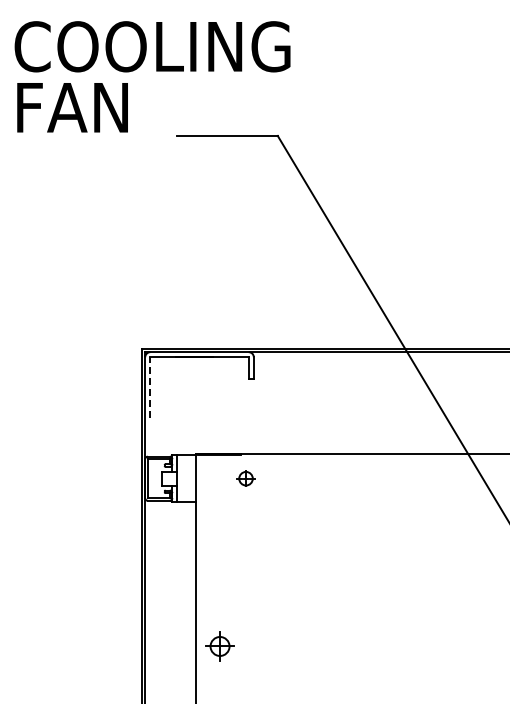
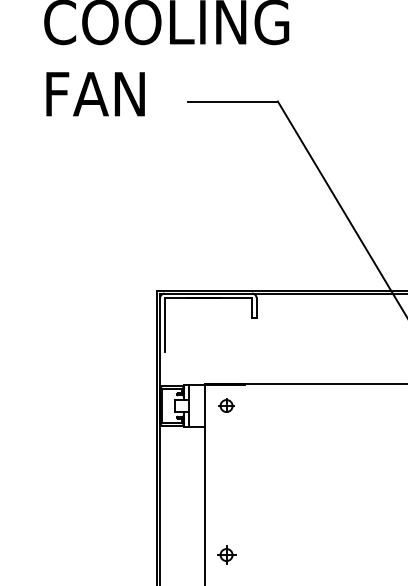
text: (72, 107) -> (95, 94), moved
line: (150, 387) -> (164, 324), dashed -> solid
part: (245, 478) -> (226, 405), moved
part: (219, 646) -> (226, 555), size x0.71

